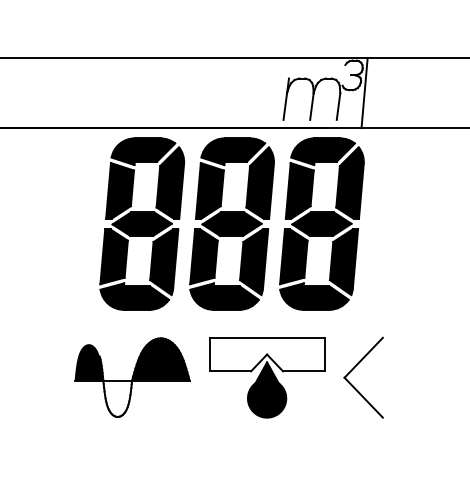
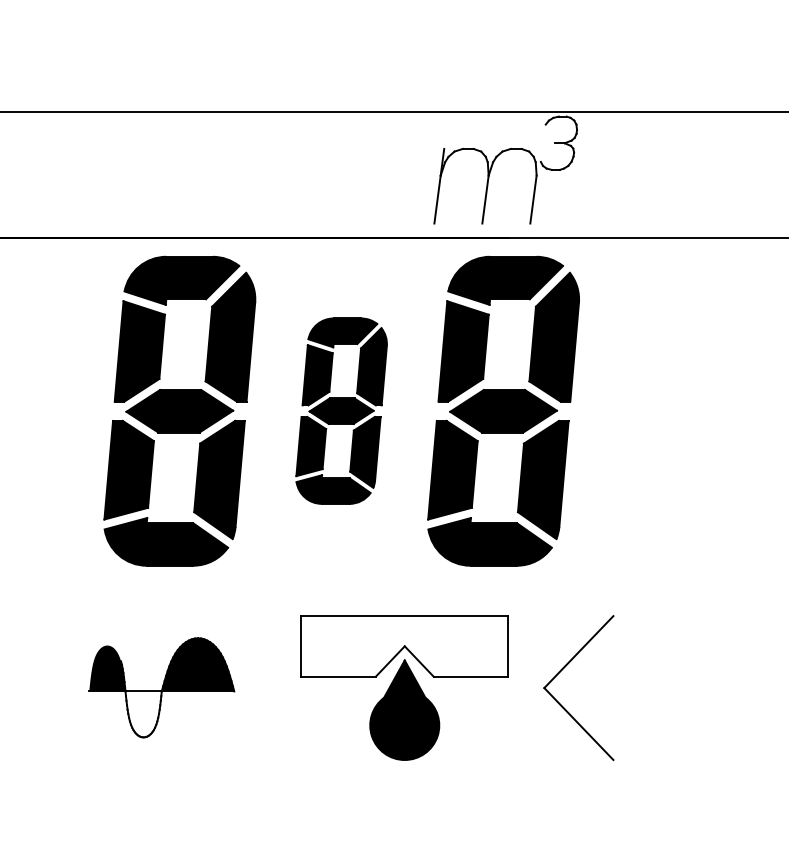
line: (364, 93) -> (580, 175), removed
part: (231, 223) -> (340, 410), size x0.6
part: (132, 377) -> (162, 687), size x0.7

